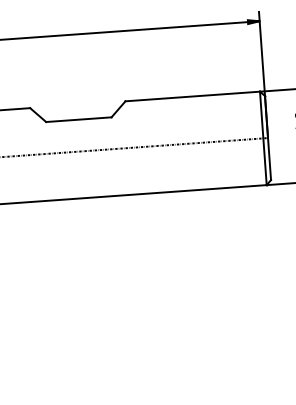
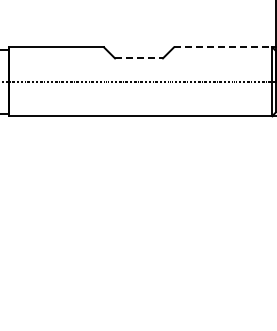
line: (193, 96) -> (223, 47), solid -> dashed
line: (79, 119) -> (139, 58), solid -> dashed

